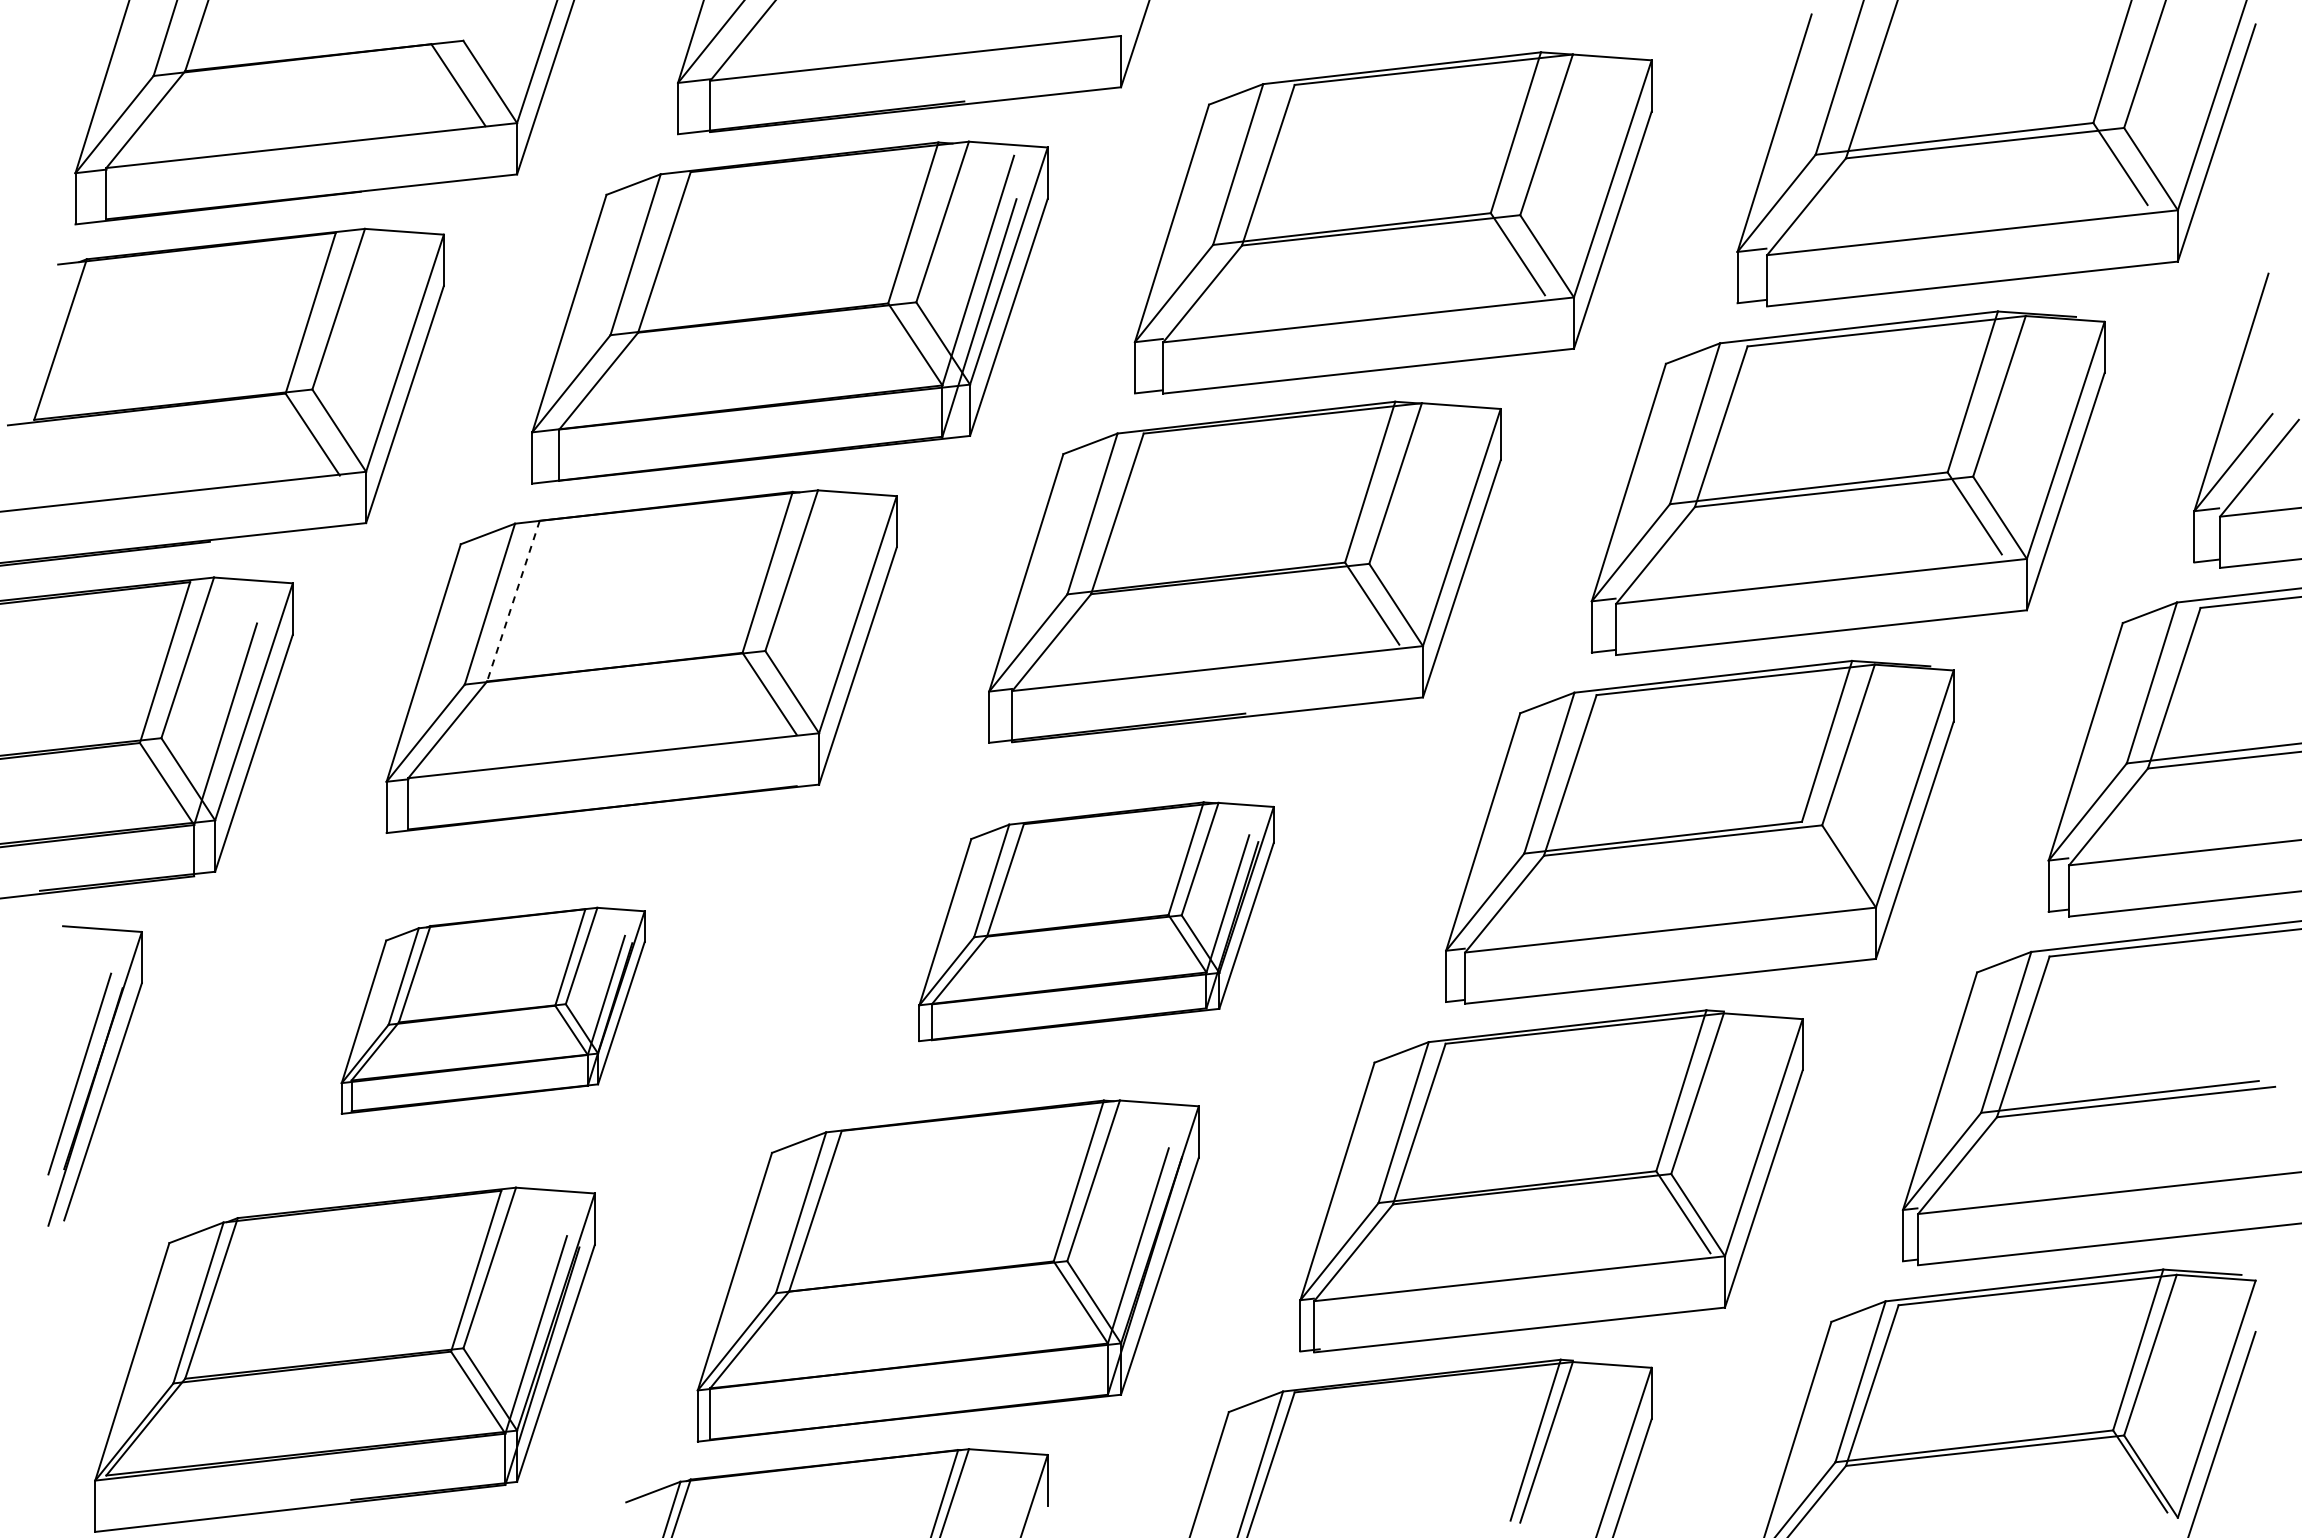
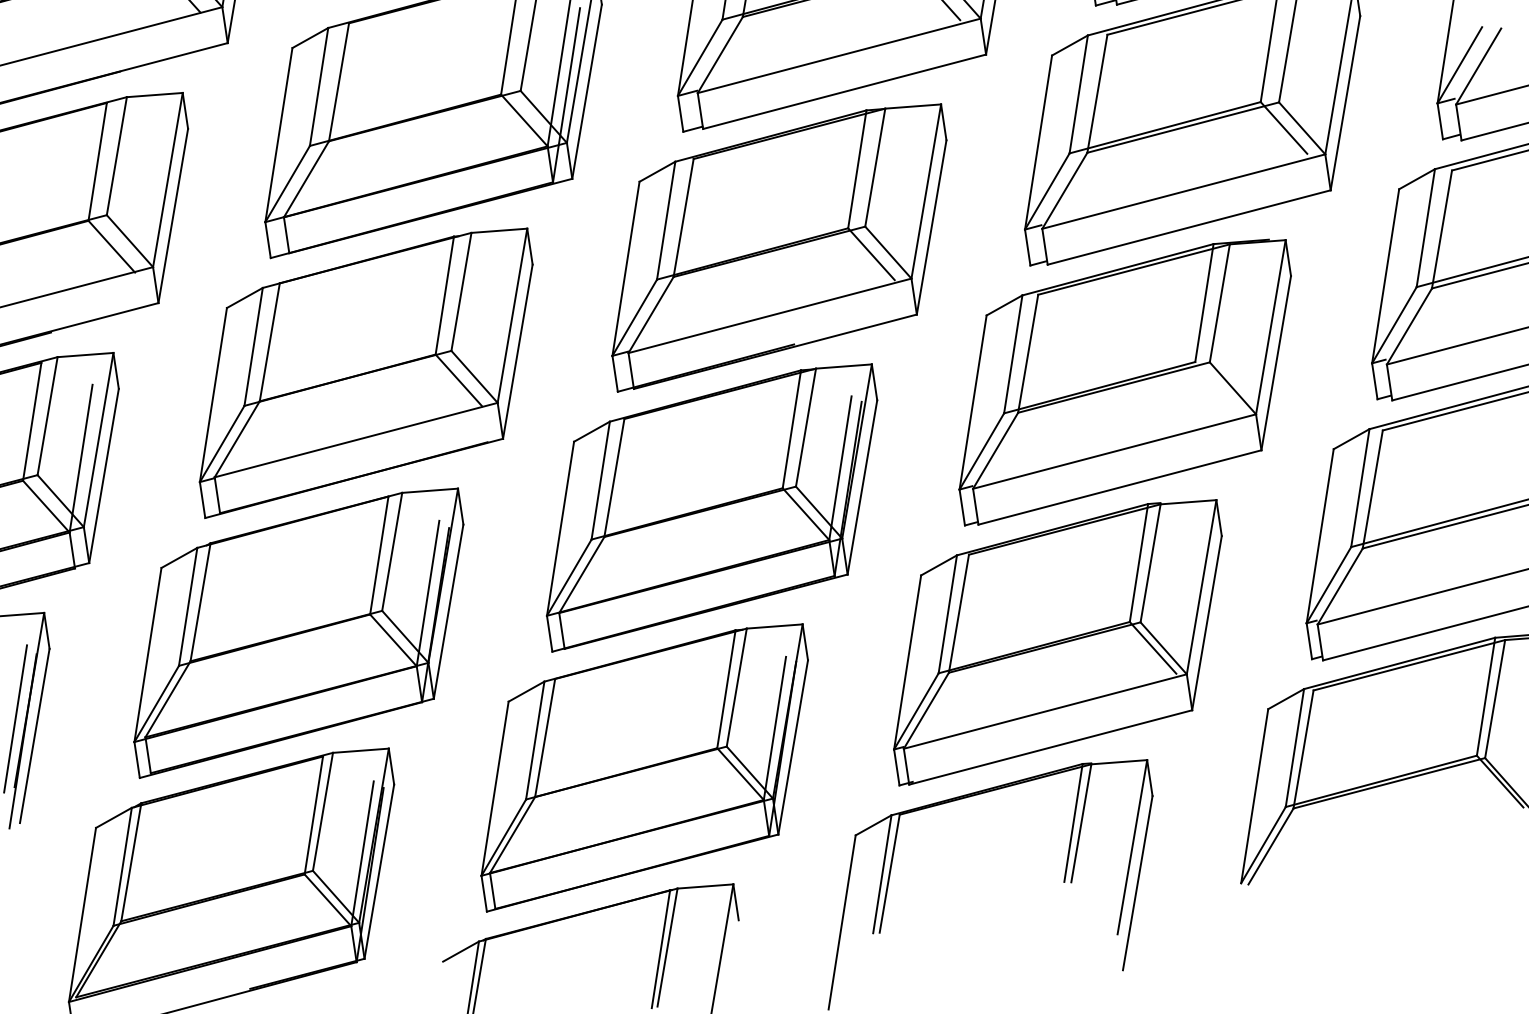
line: (513, 601) -> (269, 342), dashed -> solid
part: (1096, 921) -> (711, 505), size x1.43
part: (492, 1010) -> (297, 631), size x1.67

